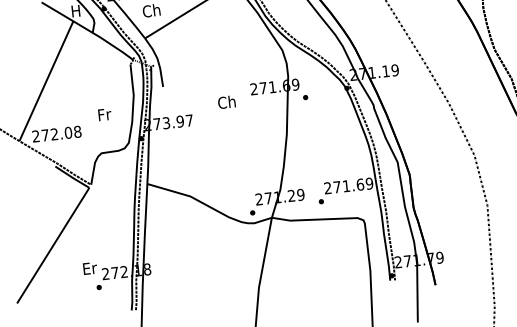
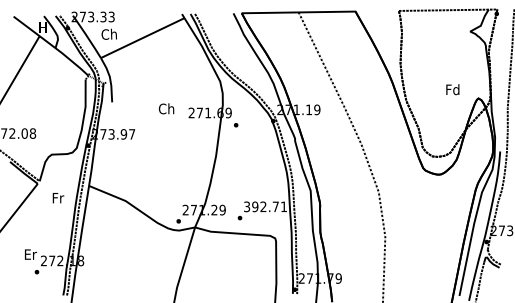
text: (226, 101) -> (166, 108), moved
text: (105, 115) -> (58, 198), moved
text: (348, 185) -> (265, 206), 271.69 -> 392.71

